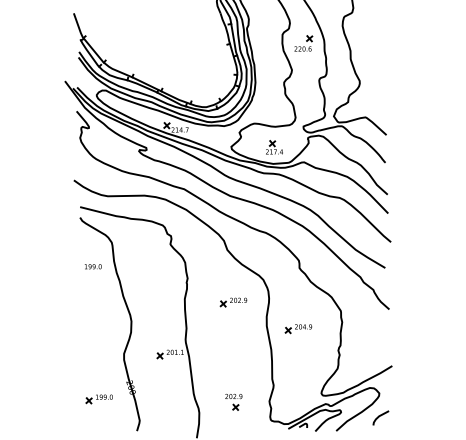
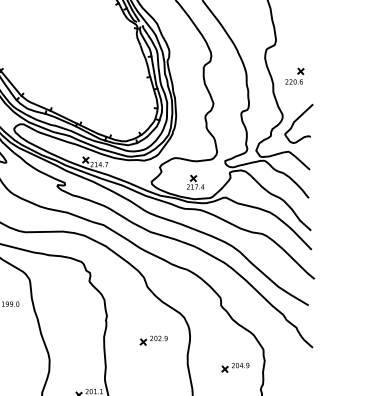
part: (303, 43) -> (294, 76), moved
curve: (373, 87) -> (296, 121), added
part: (298, 329) -> (235, 368), moved

